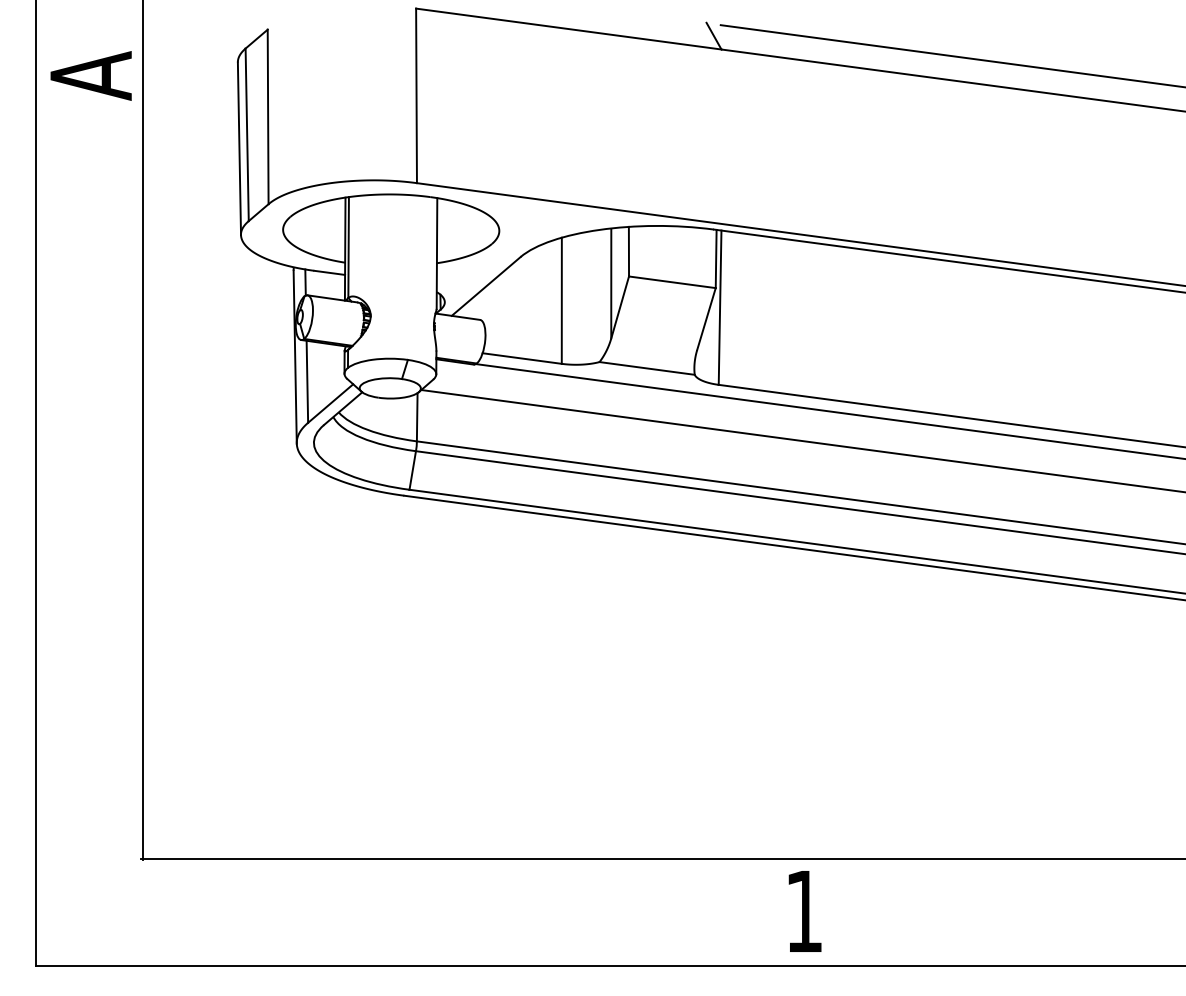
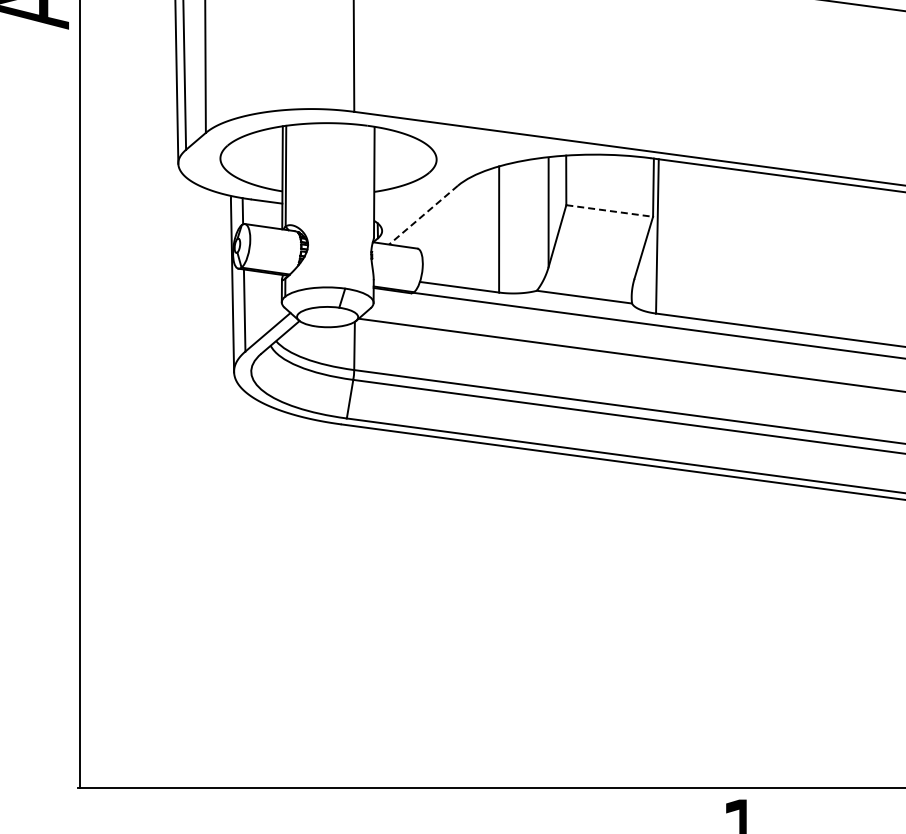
line: (672, 282) -> (609, 211), solid -> dashed
line: (485, 286) -> (422, 215), solid -> dashed

